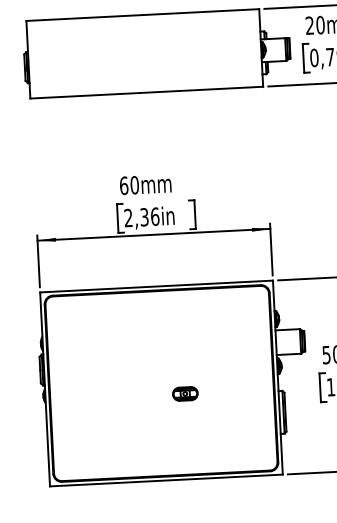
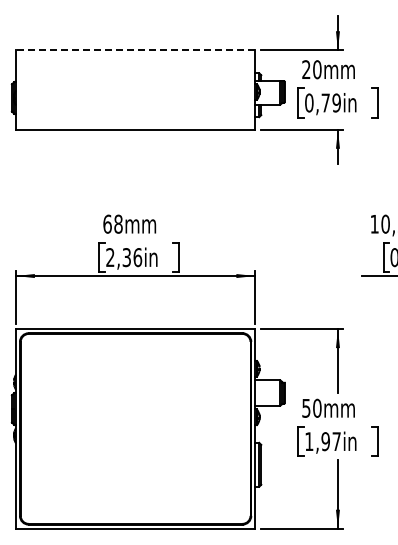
line: (142, 15) -> (135, 50), solid -> dashed
text: (134, 185) -> (118, 224), 60mm -> 68mm
part: (185, 393) -> (159, 440), removed

